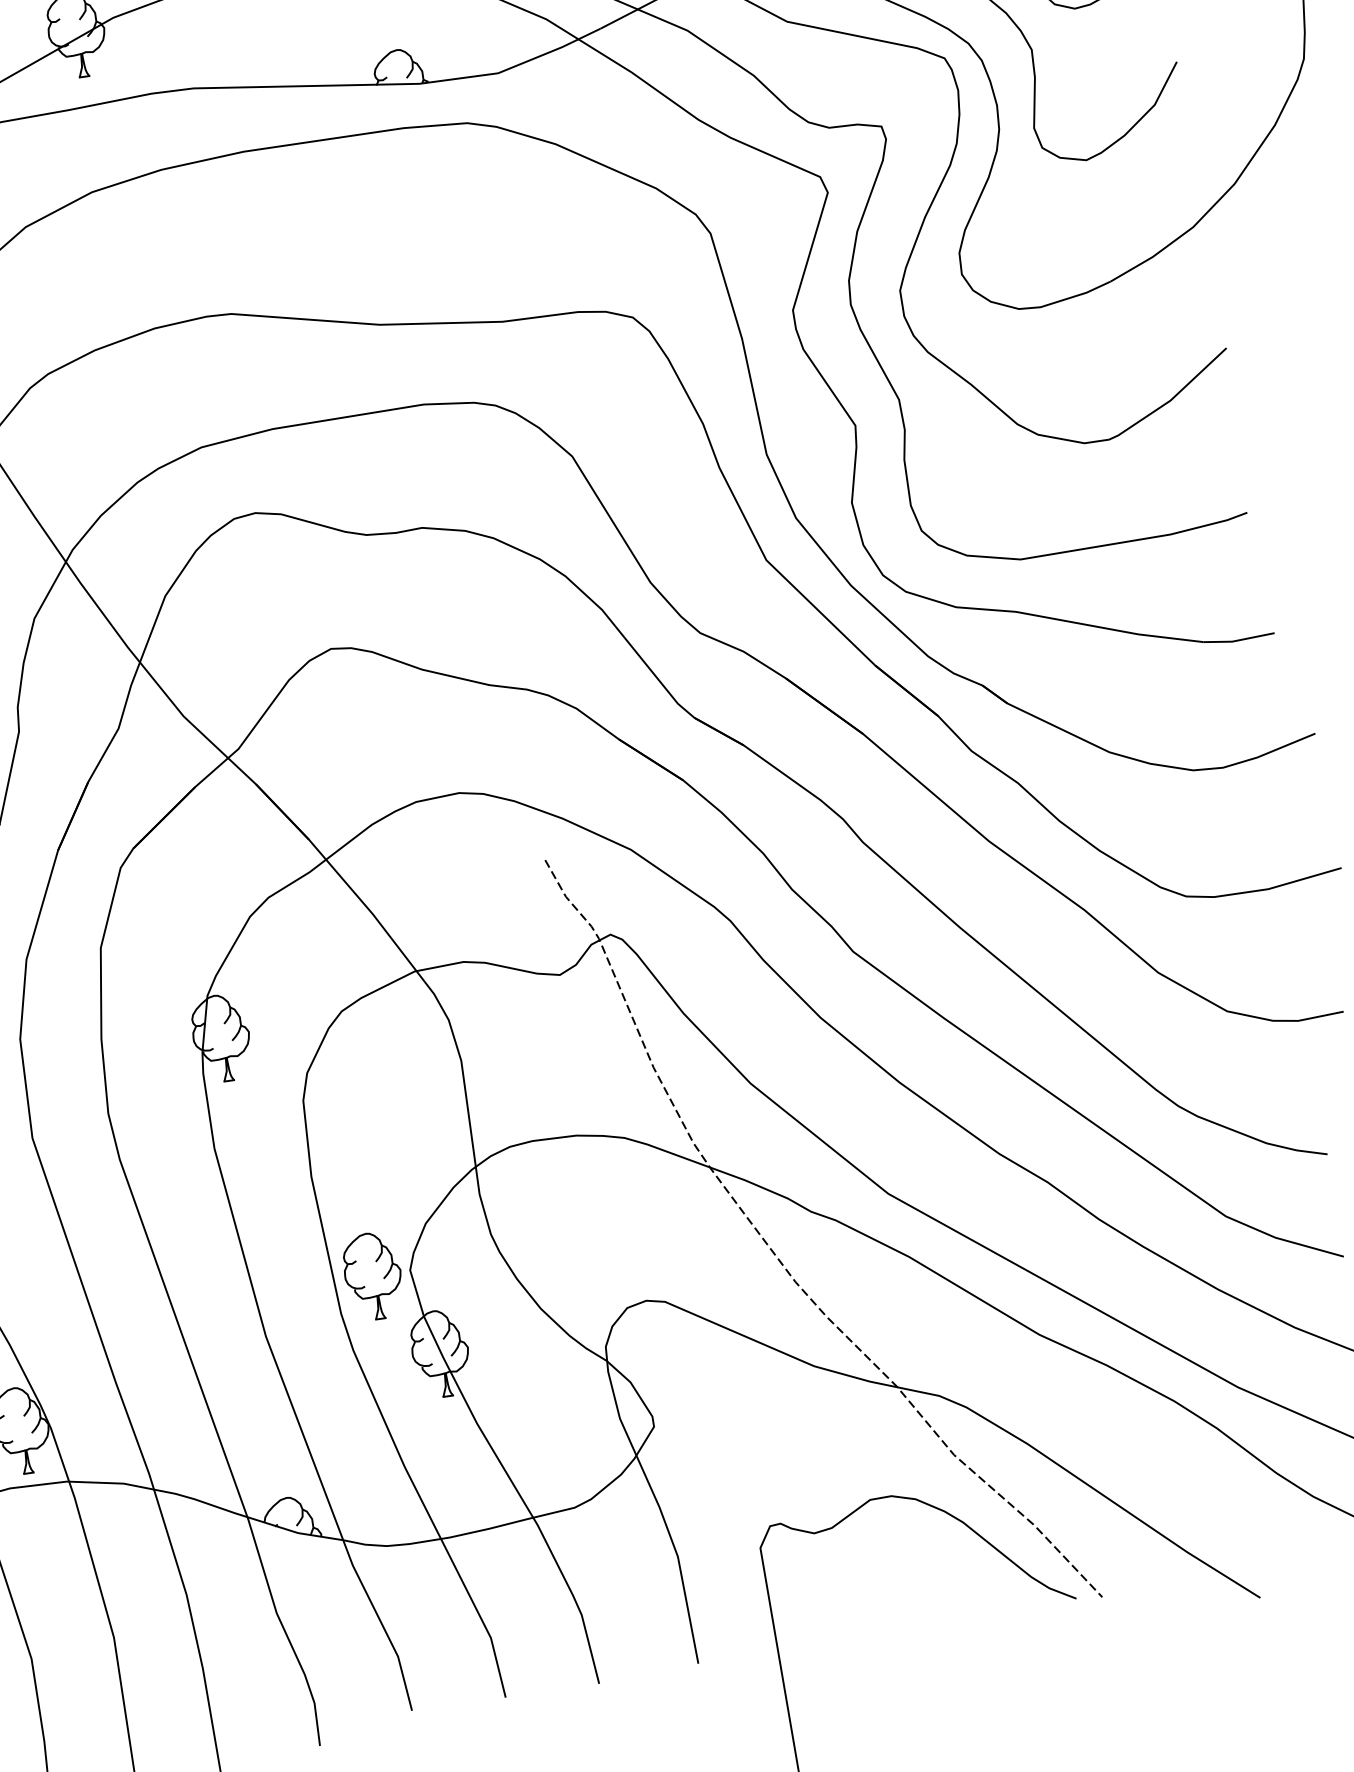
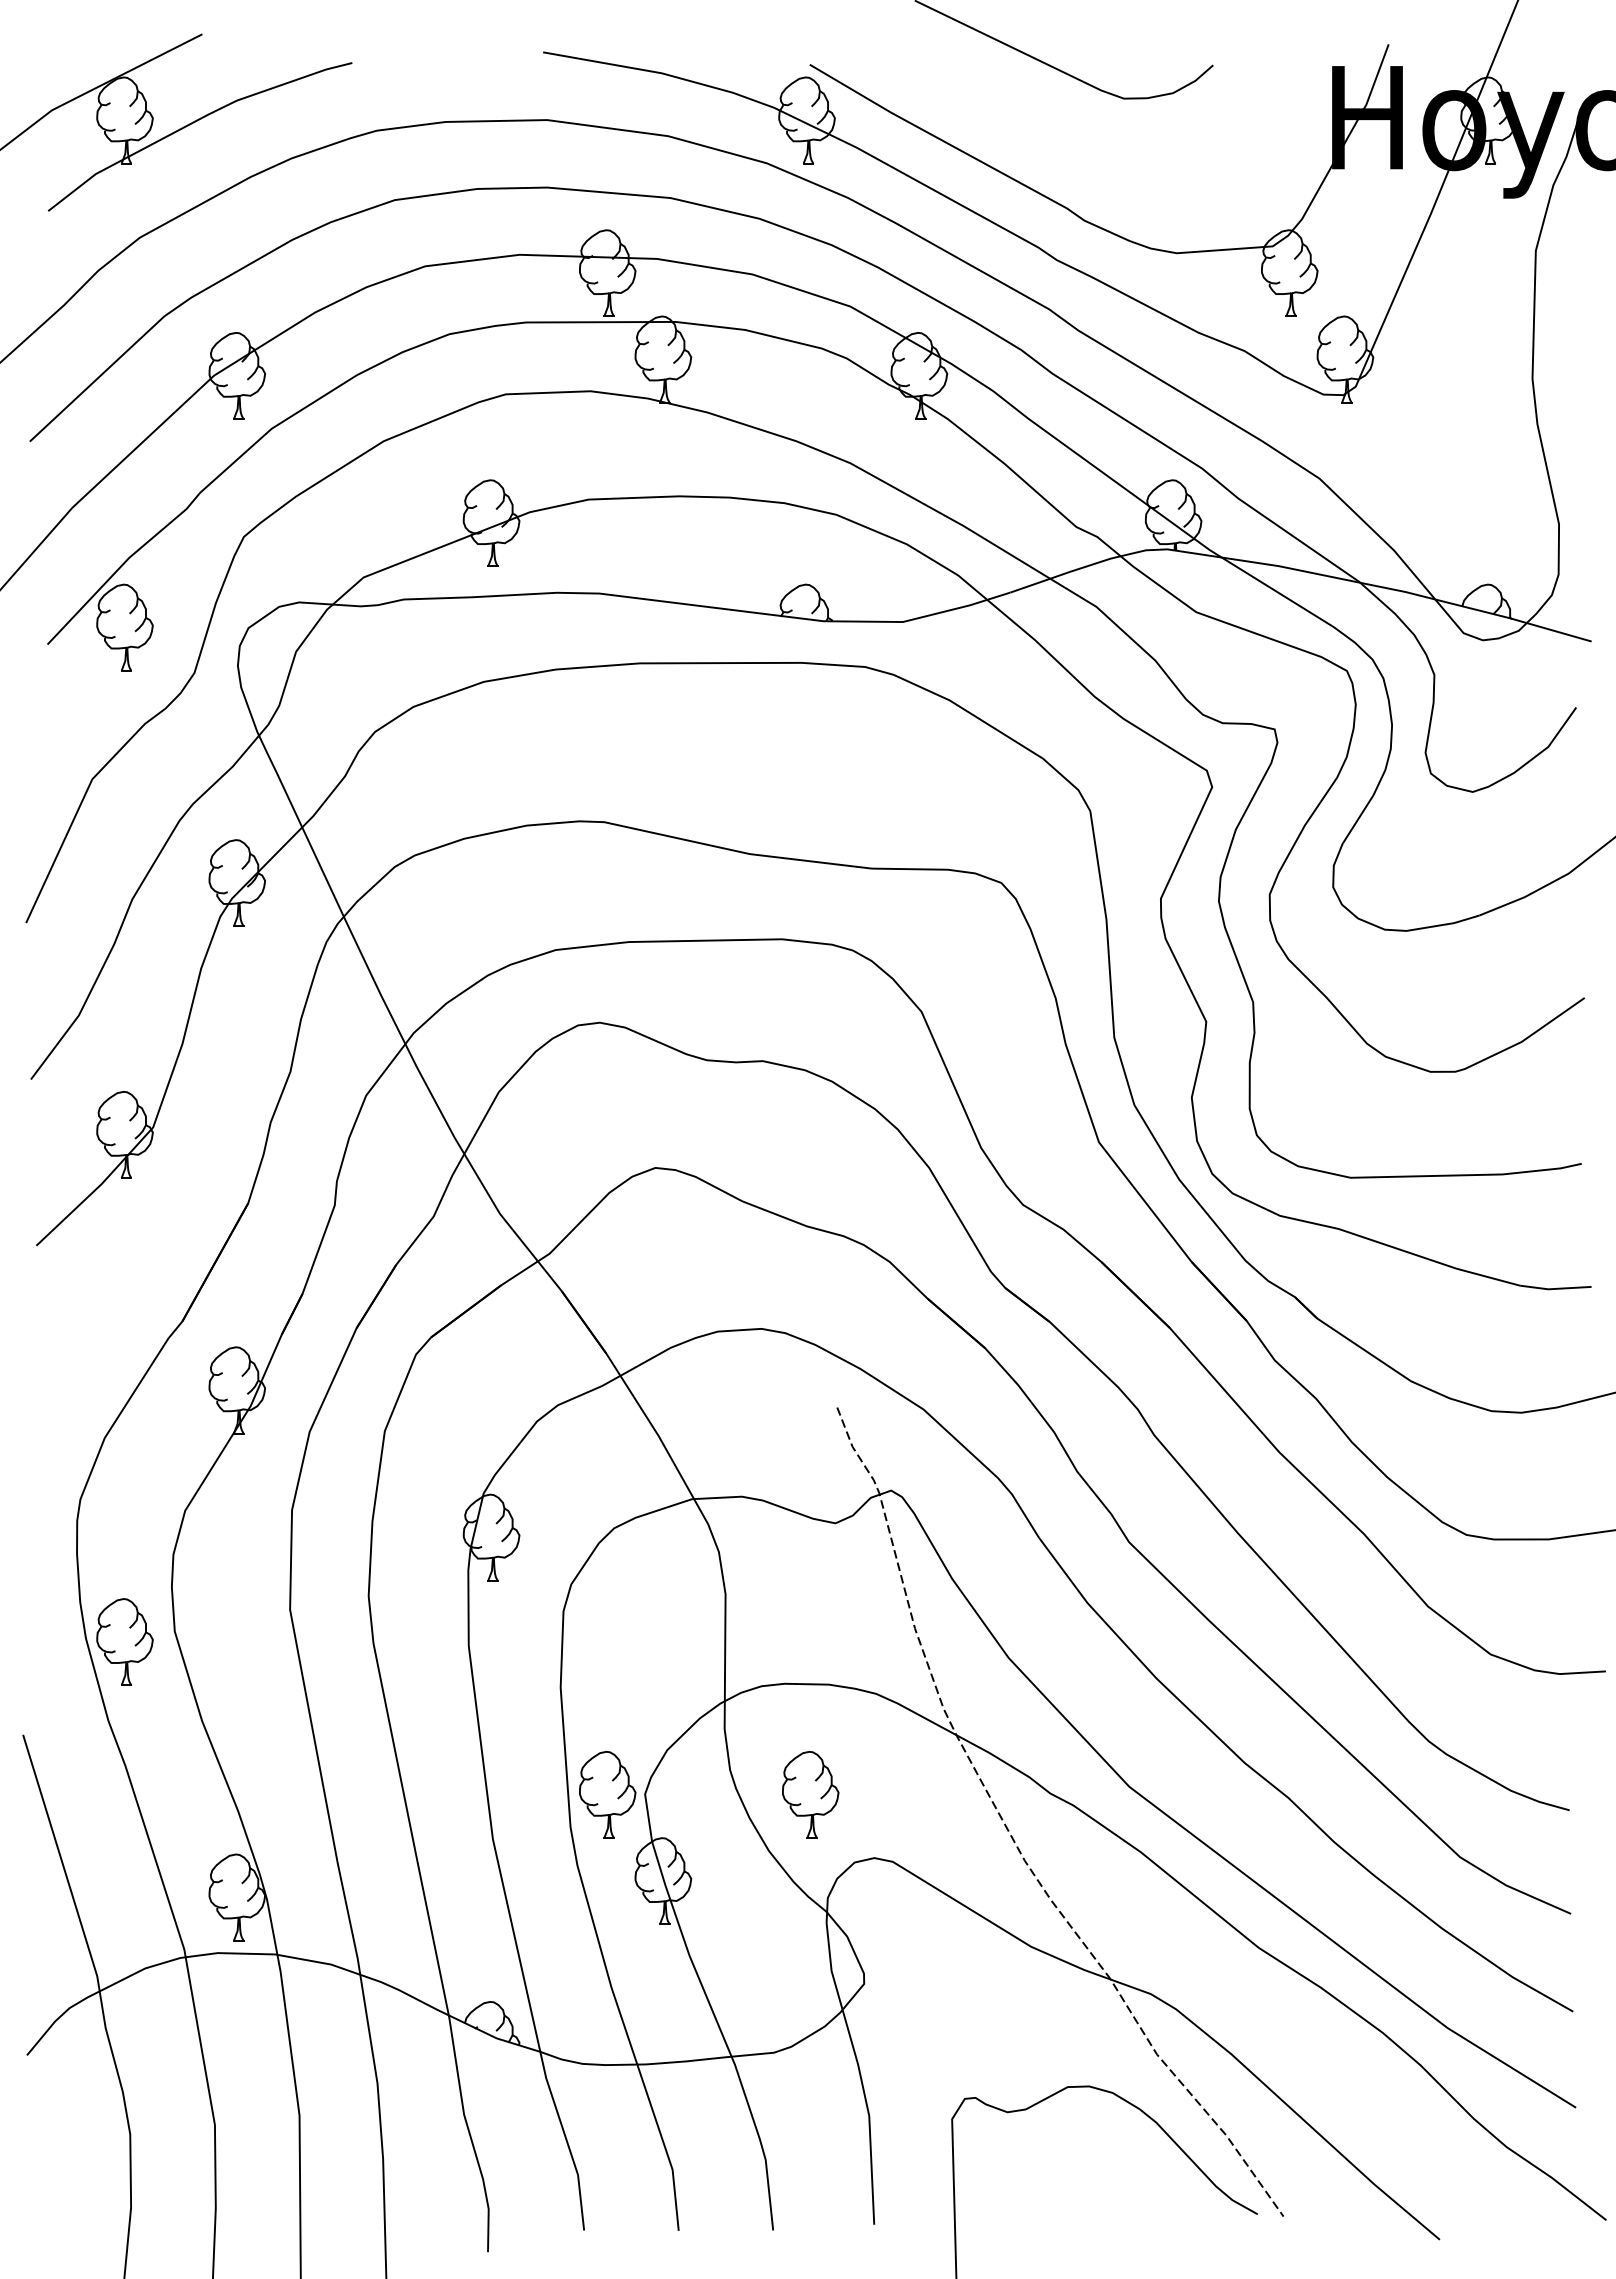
part: (573, 1246) -> (810, 1794), added

